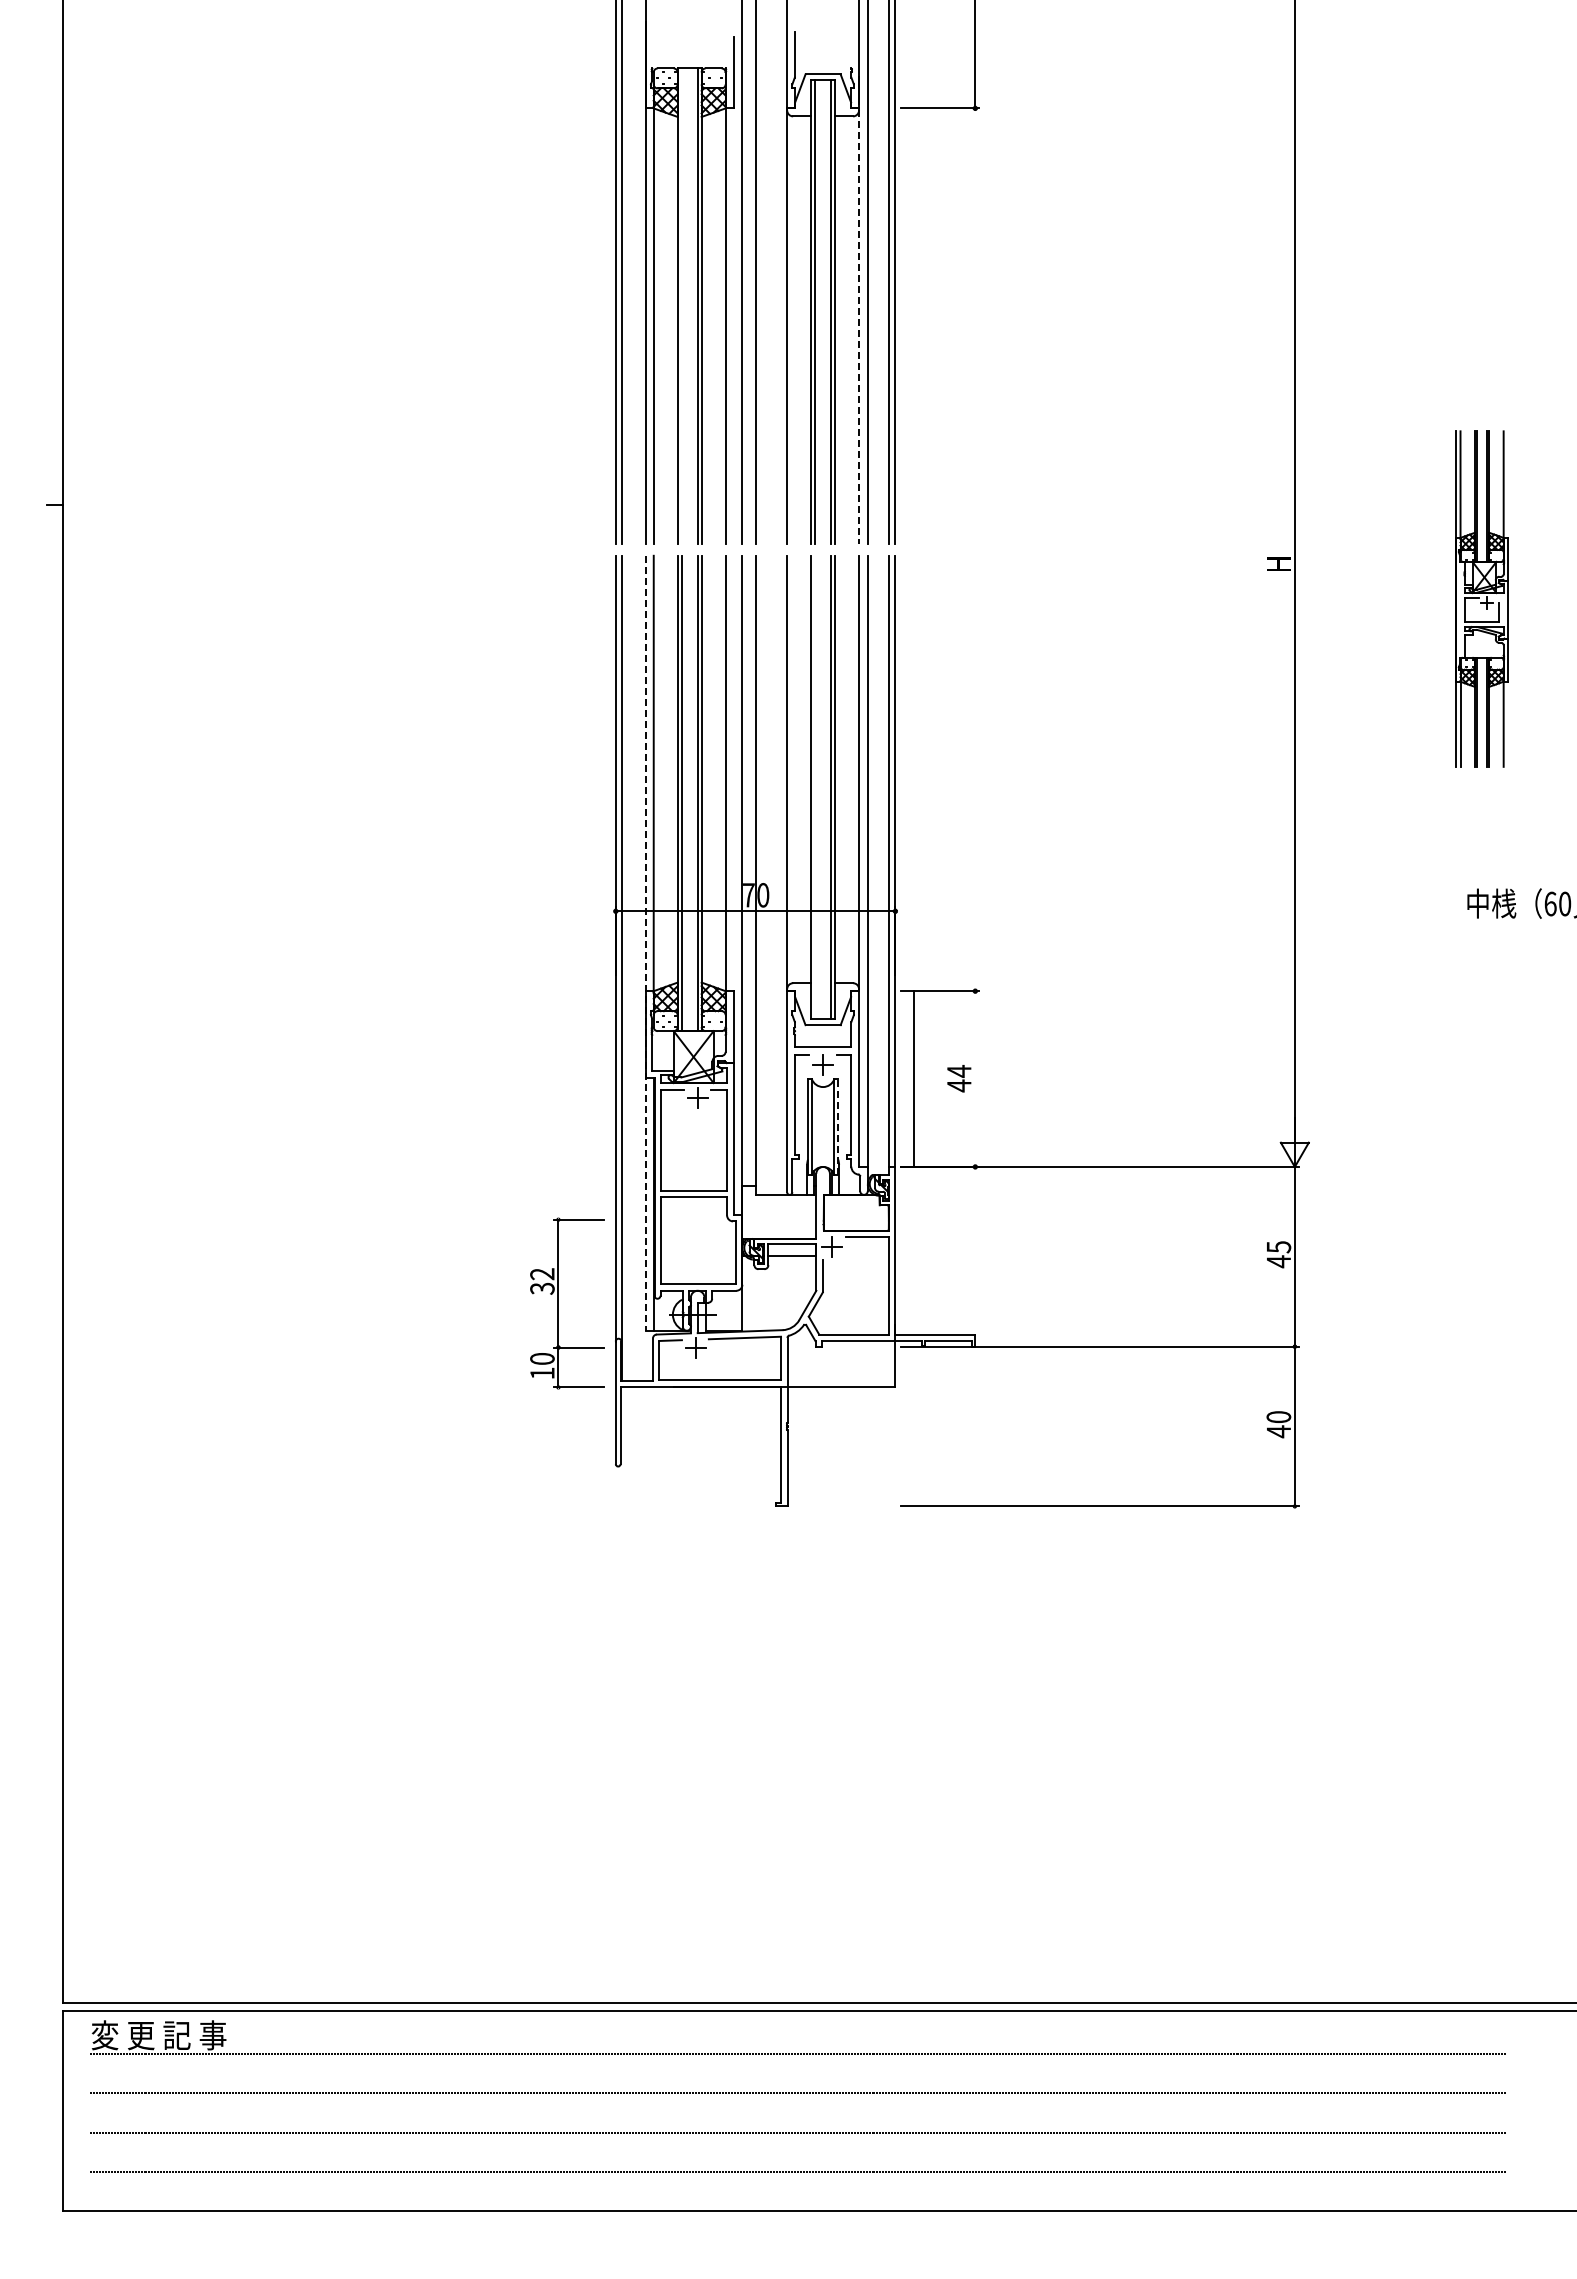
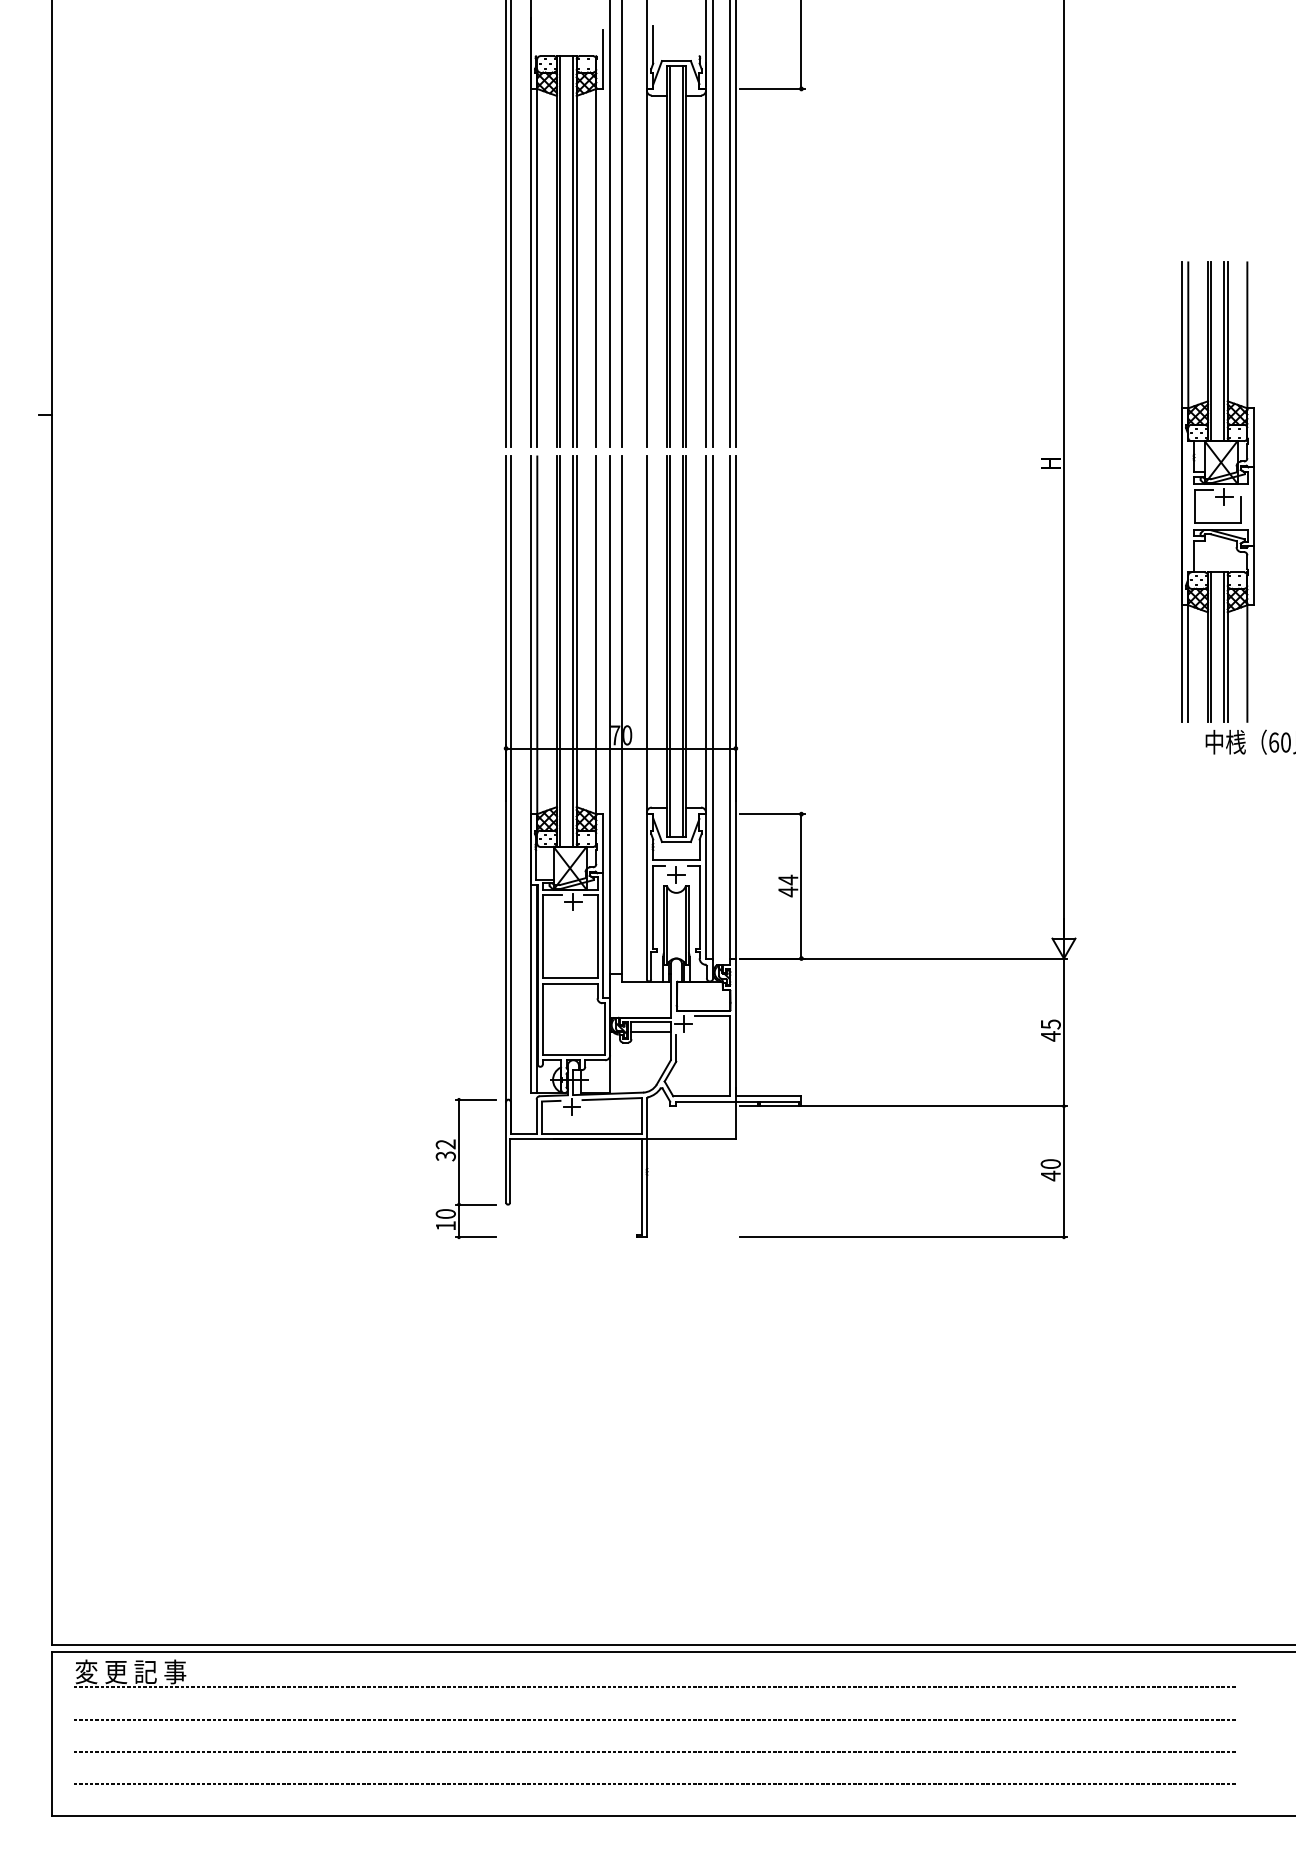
line: (681, 305) -> (560, 250), added
line: (859, 327) -> (706, 268), dashed -> solid
part: (1481, 598) -> (1217, 491), size x1.67
line: (815, 787) -> (670, 646), added
line: (645, 943) -> (530, 774), dashed -> solid
line: (914, 1078) -> (801, 885), moved
line: (838, 1127) -> (689, 926), dashed -> solid
part: (558, 1303) -> (459, 1168), moved

